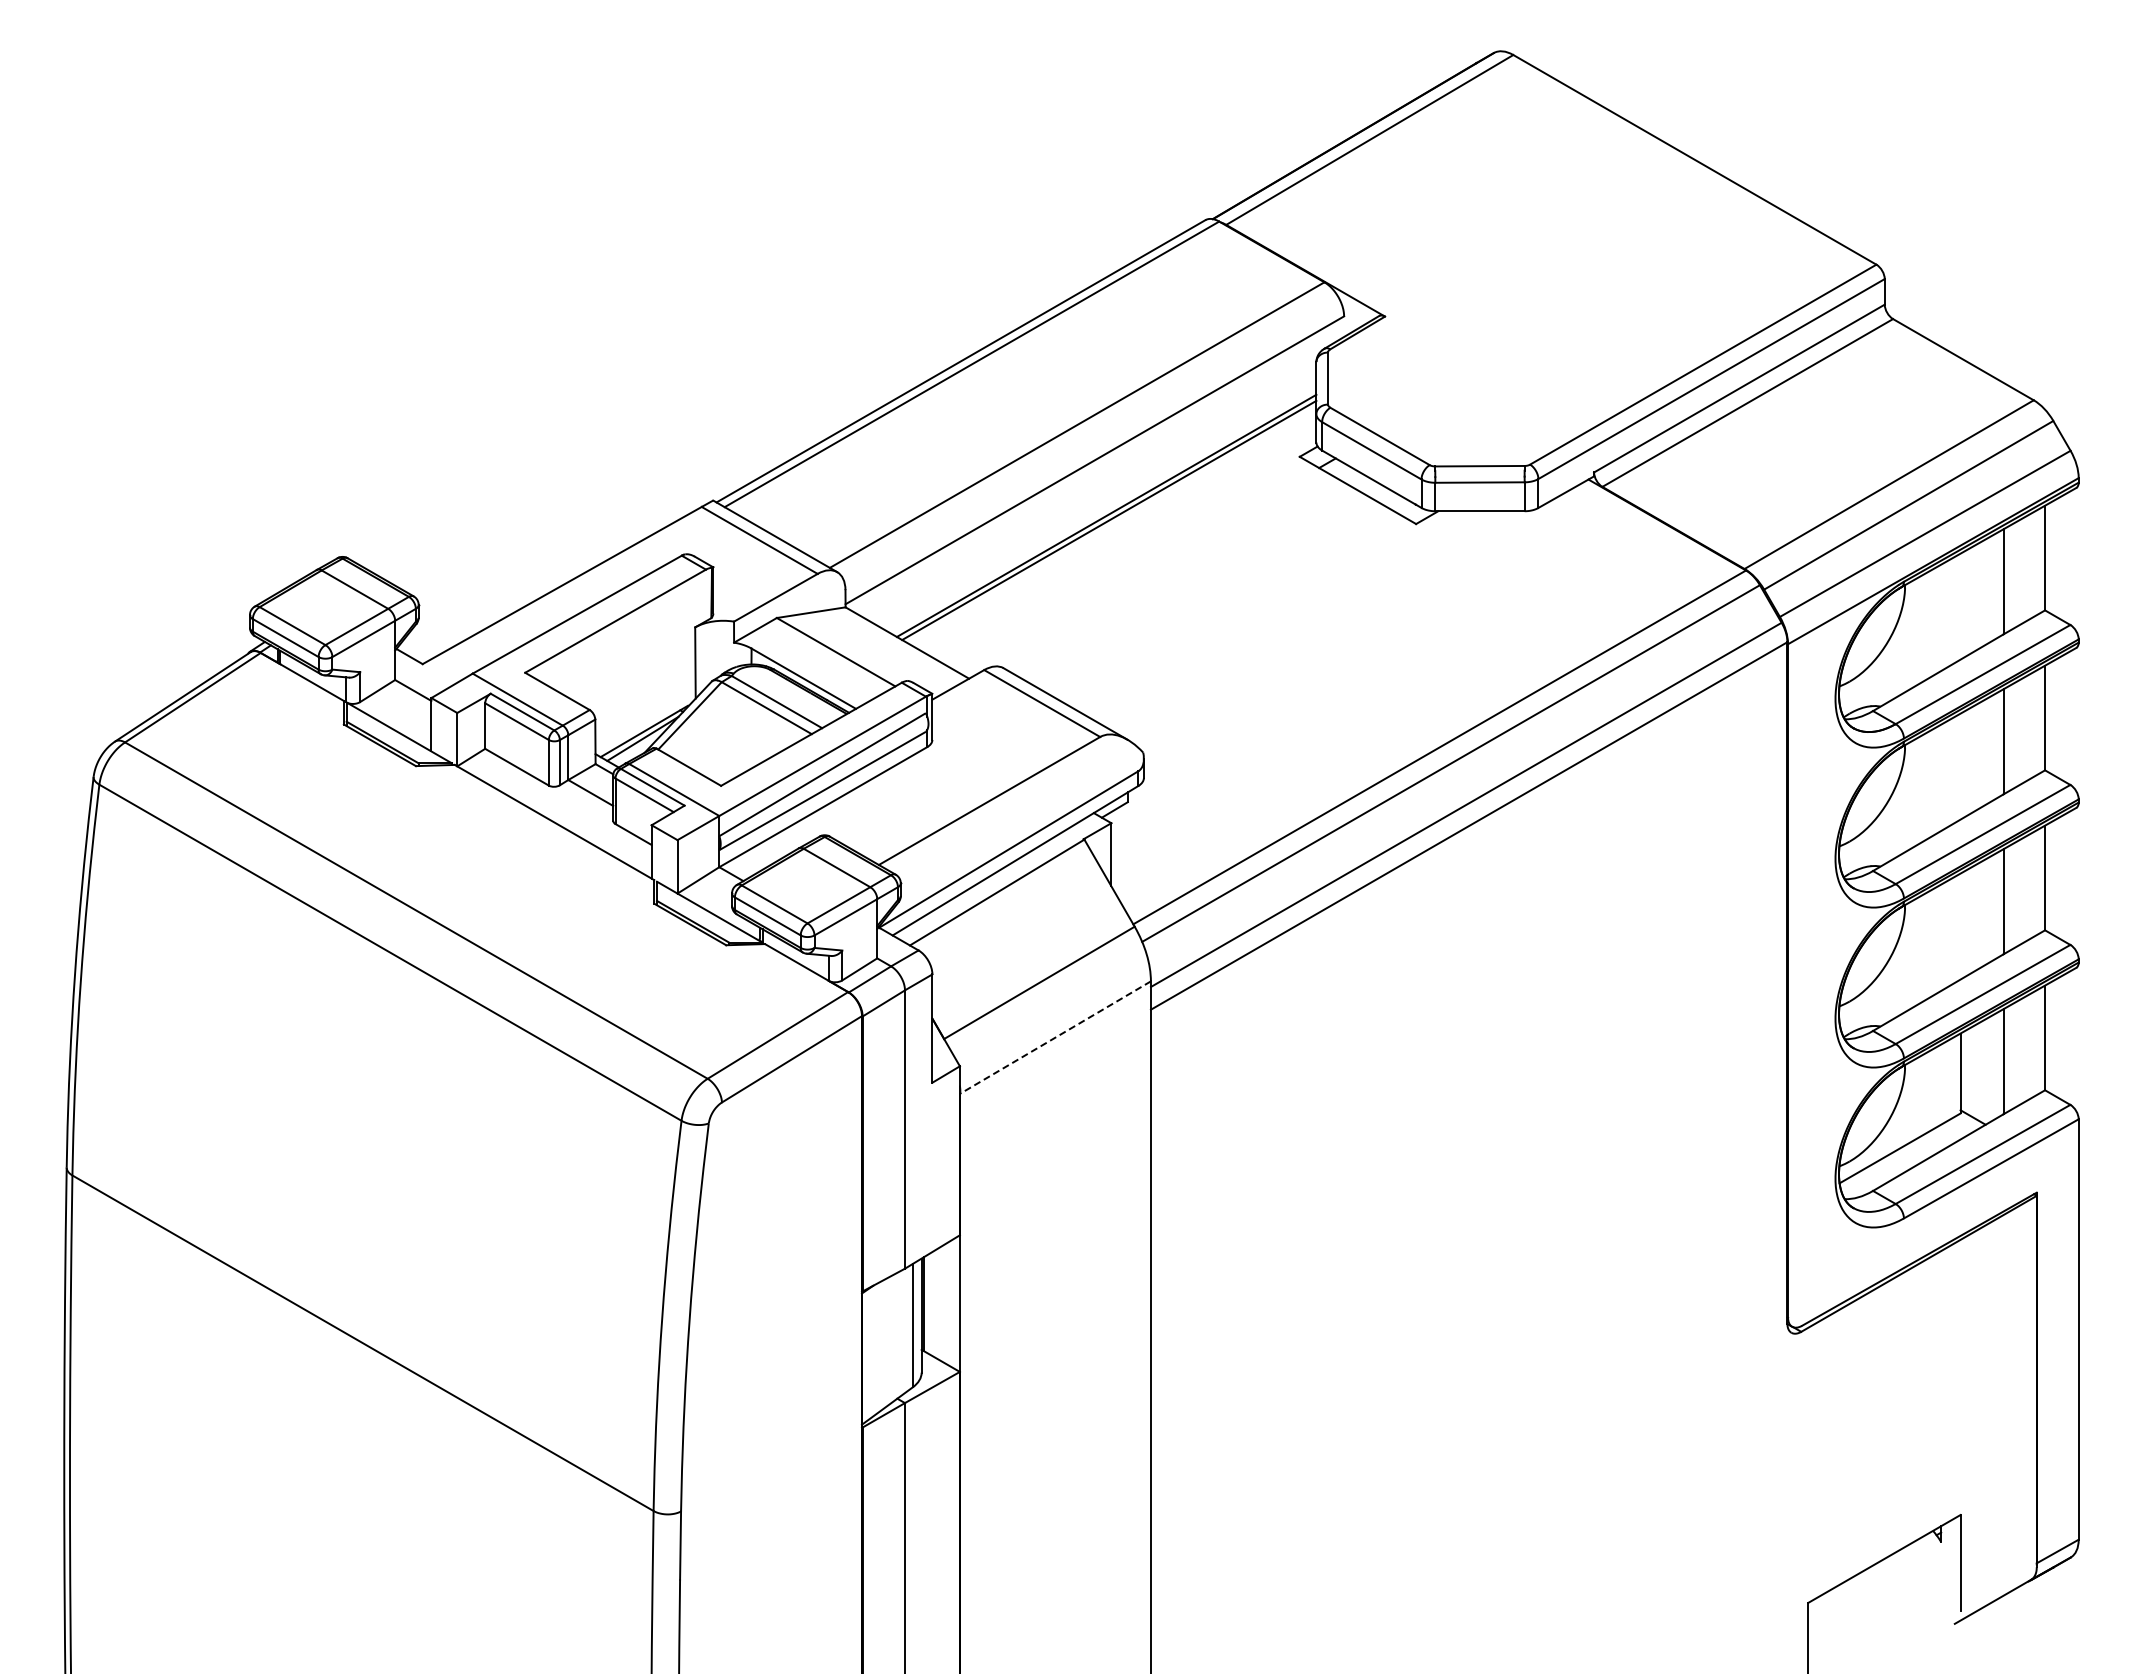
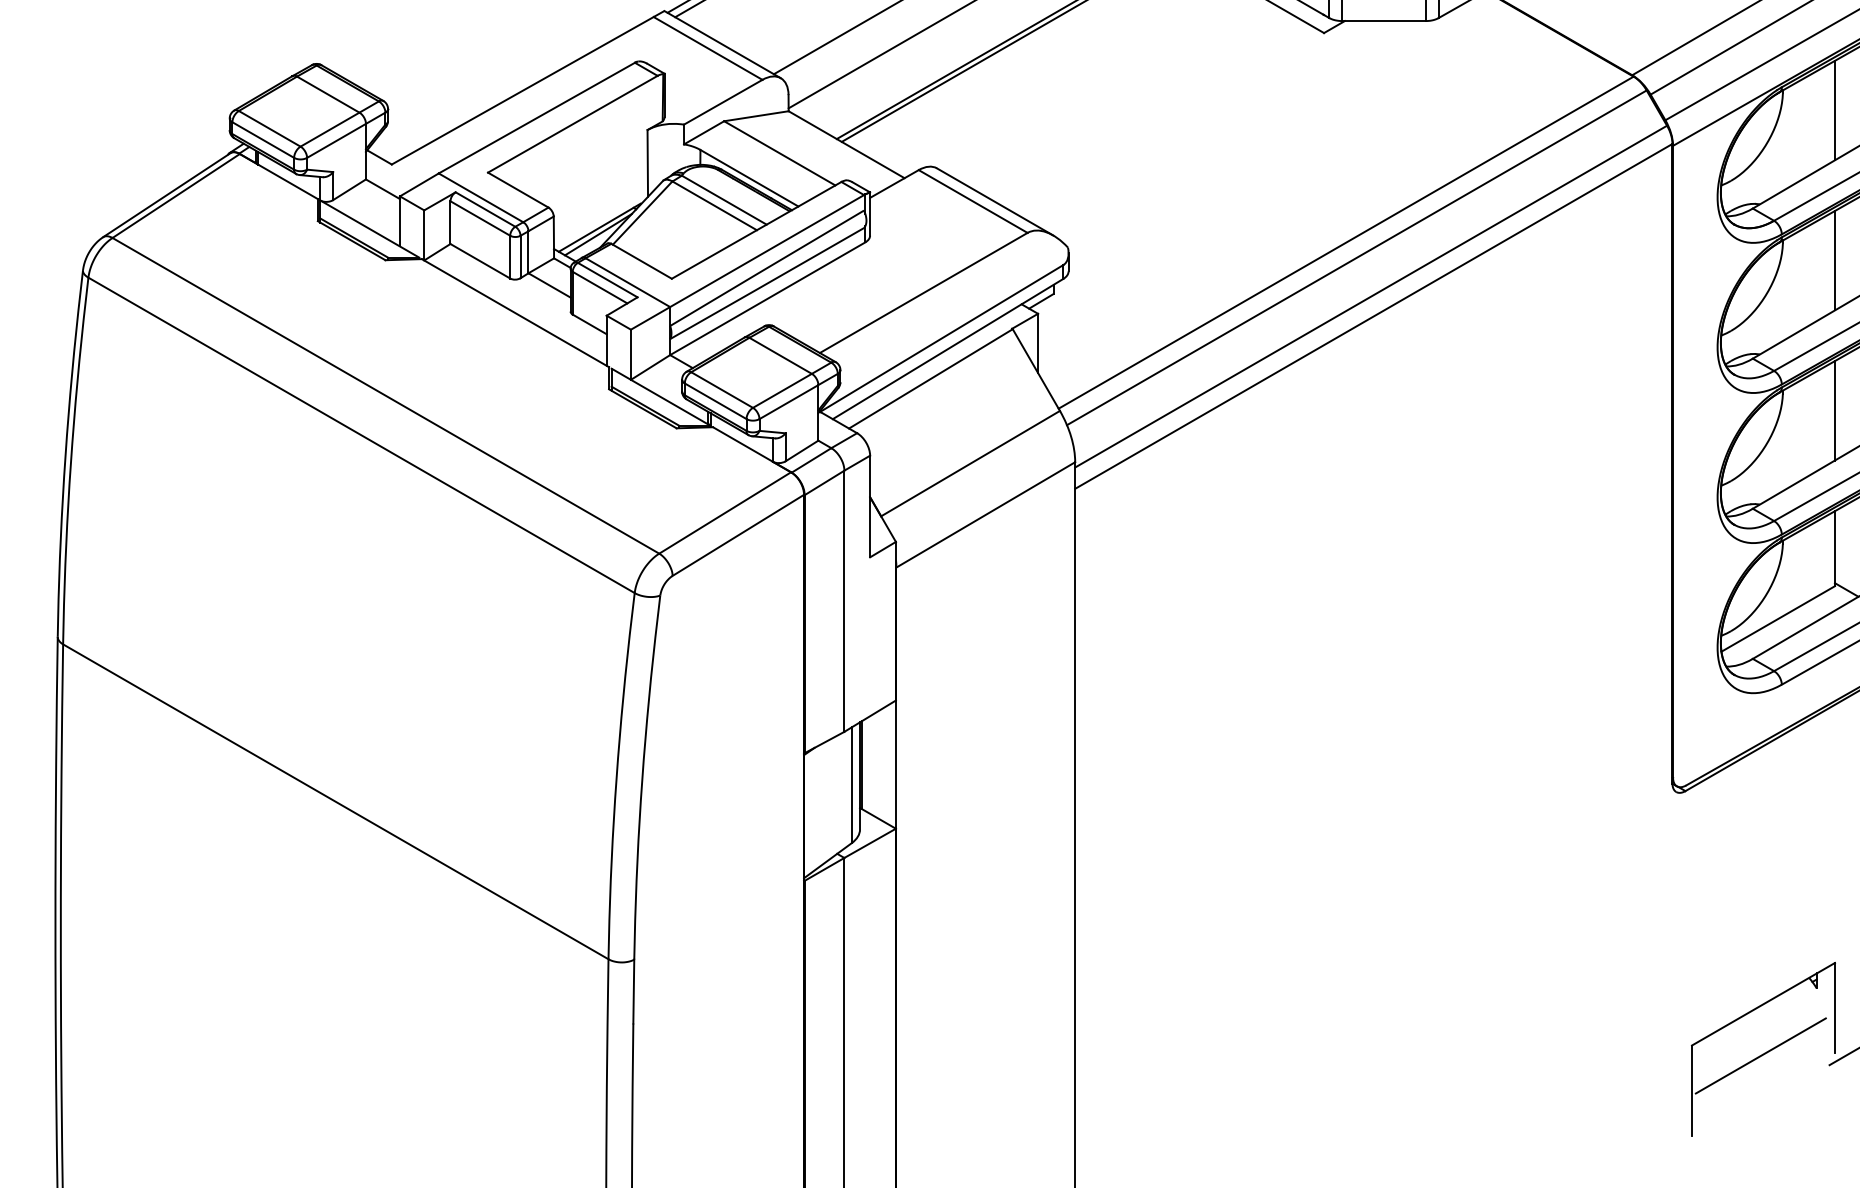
line: (1960, 606) -> (1834, 110), added
line: (1960, 766) -> (1834, 260), added
line: (1960, 926) -> (1834, 410), added
line: (1055, 1037) -> (985, 514), dashed -> solid
line: (1881, 1614) -> (1760, 1056), added

